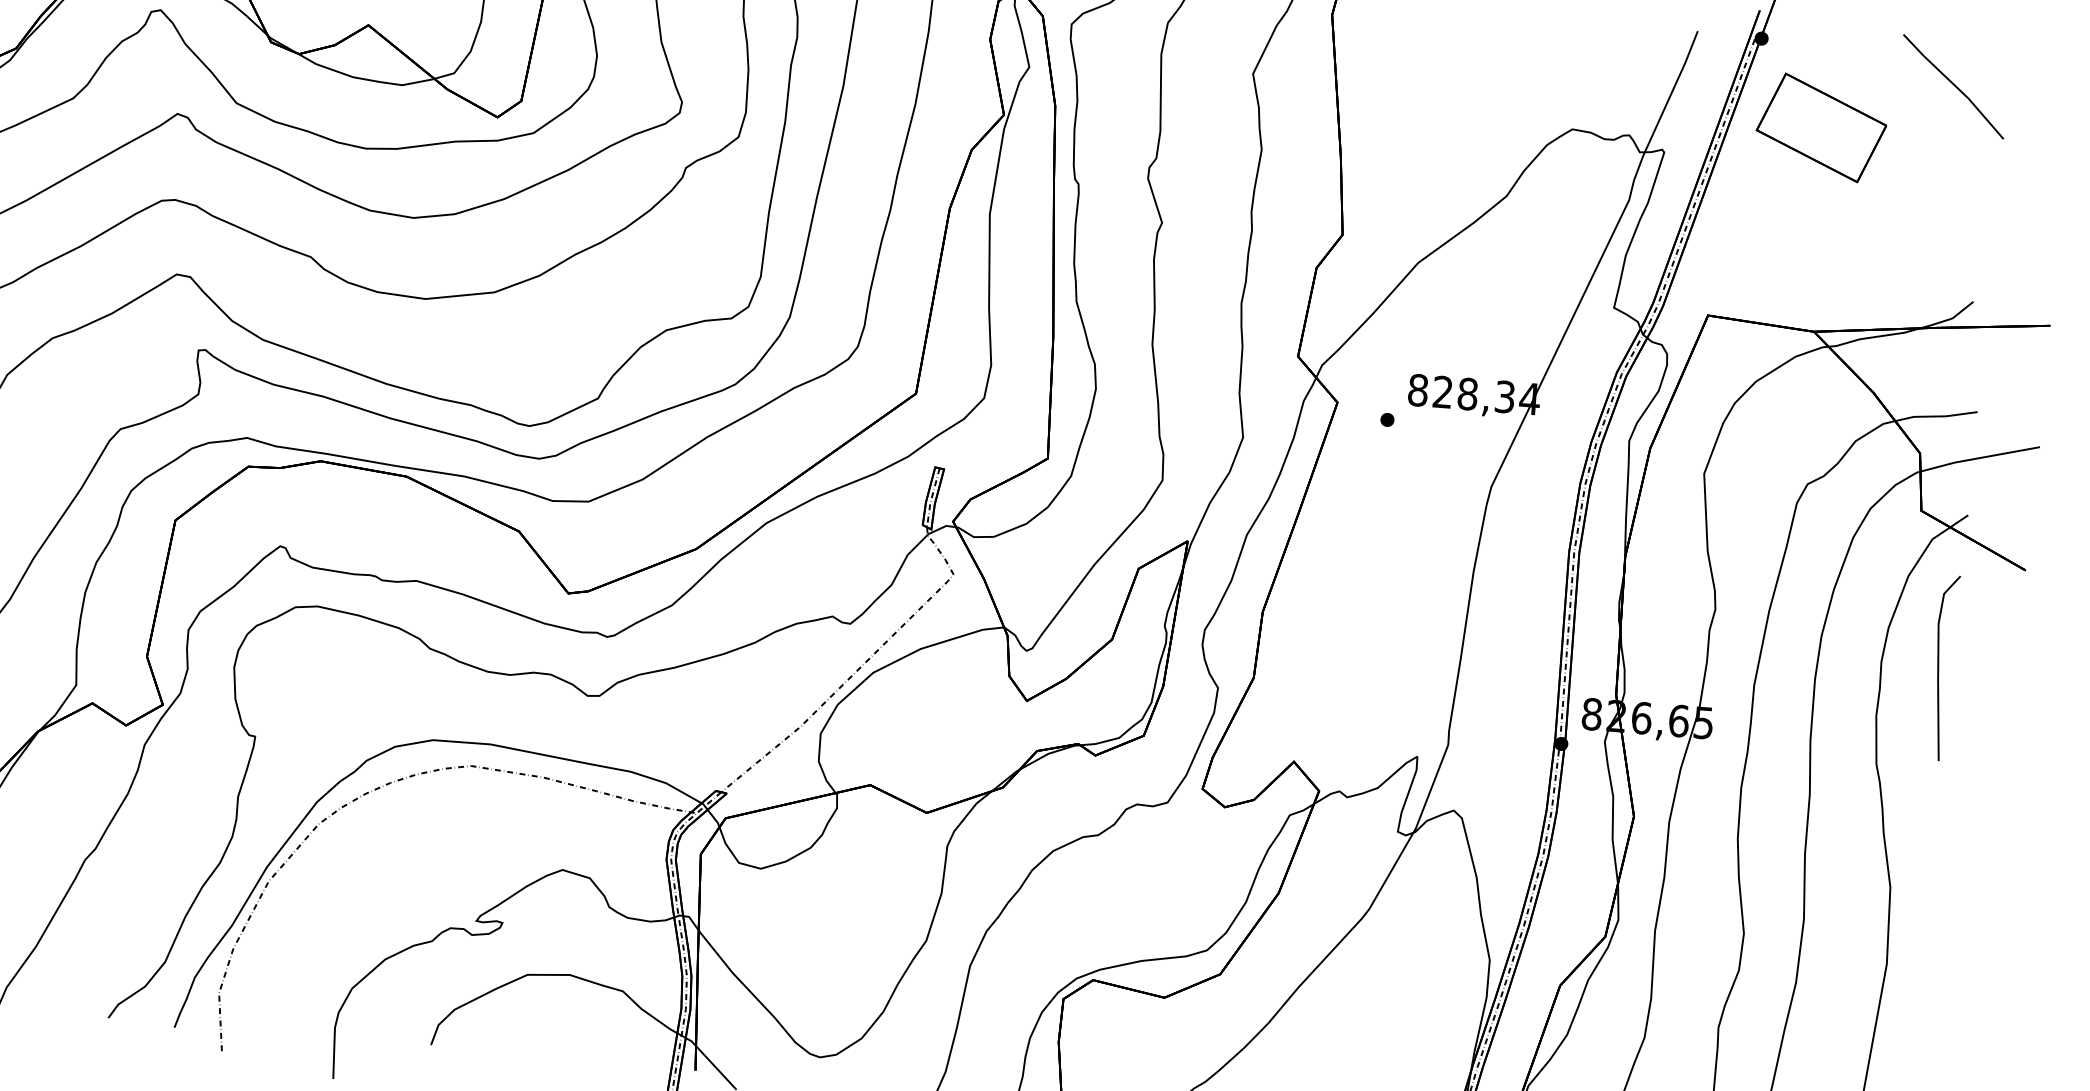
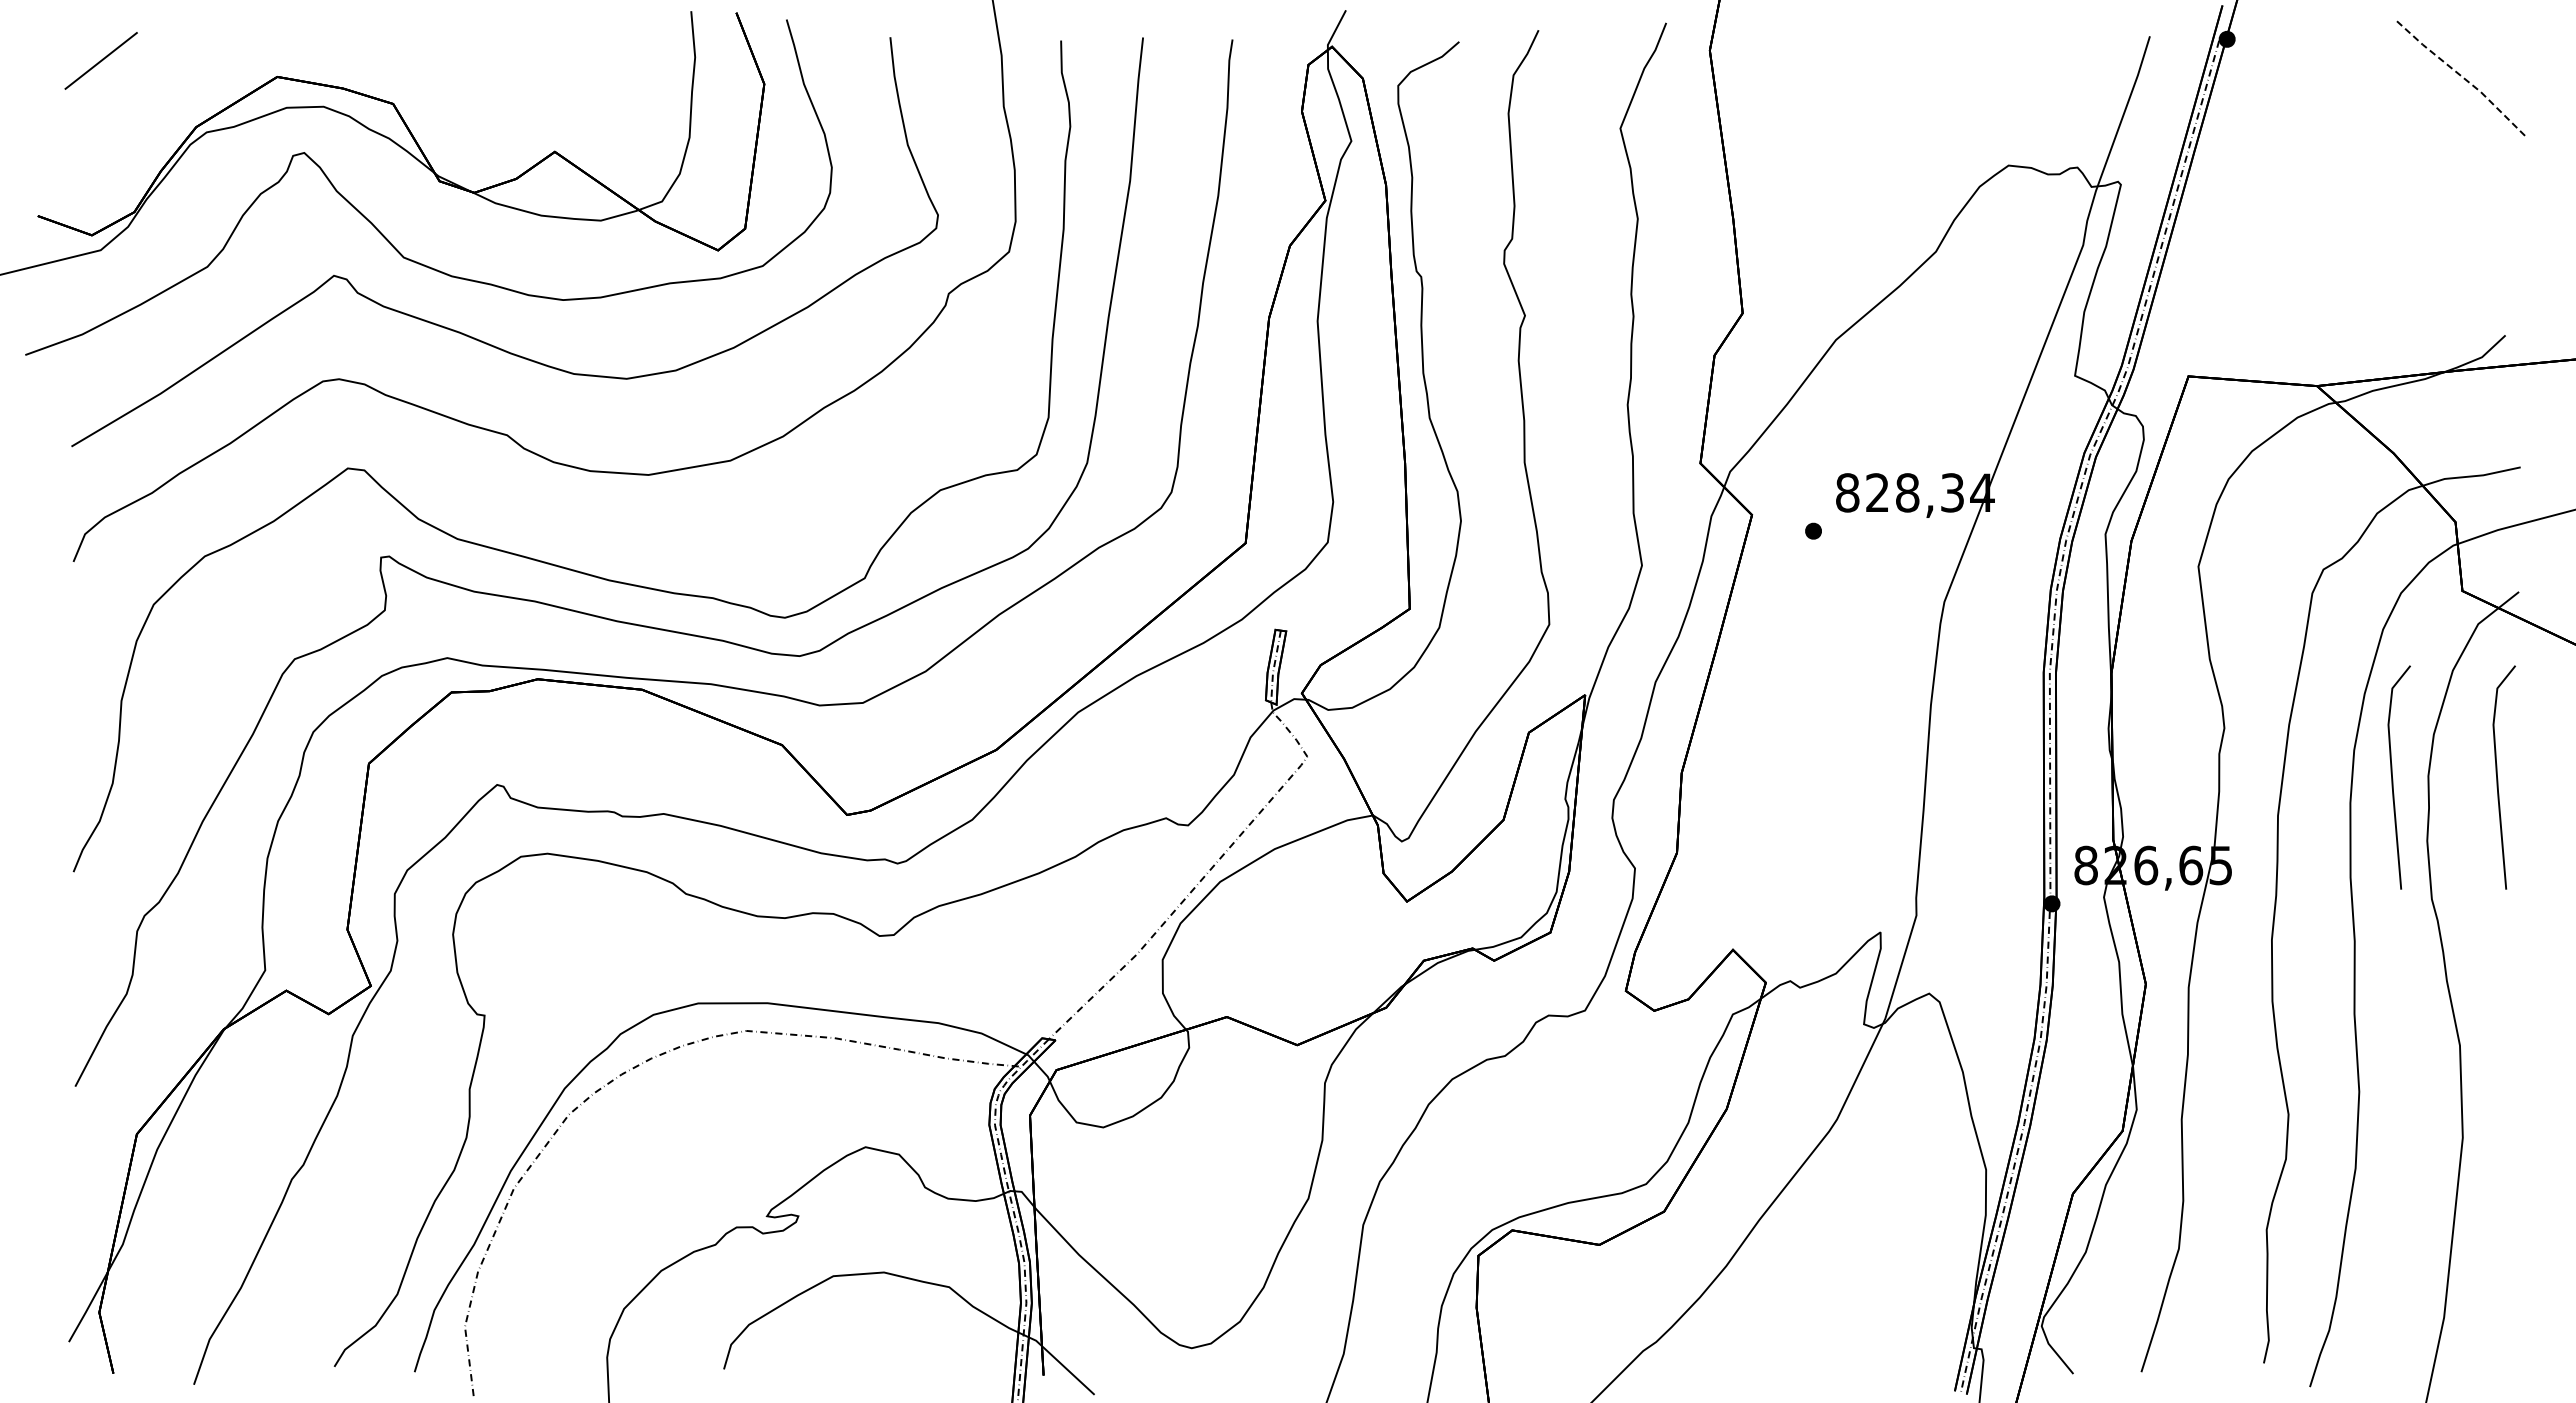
line: (1954, 86) -> (2463, 78), solid -> dashed
part: (1820, 127) -> (2306, 140), removed
line: (1852, 662) -> (2393, 779), added

